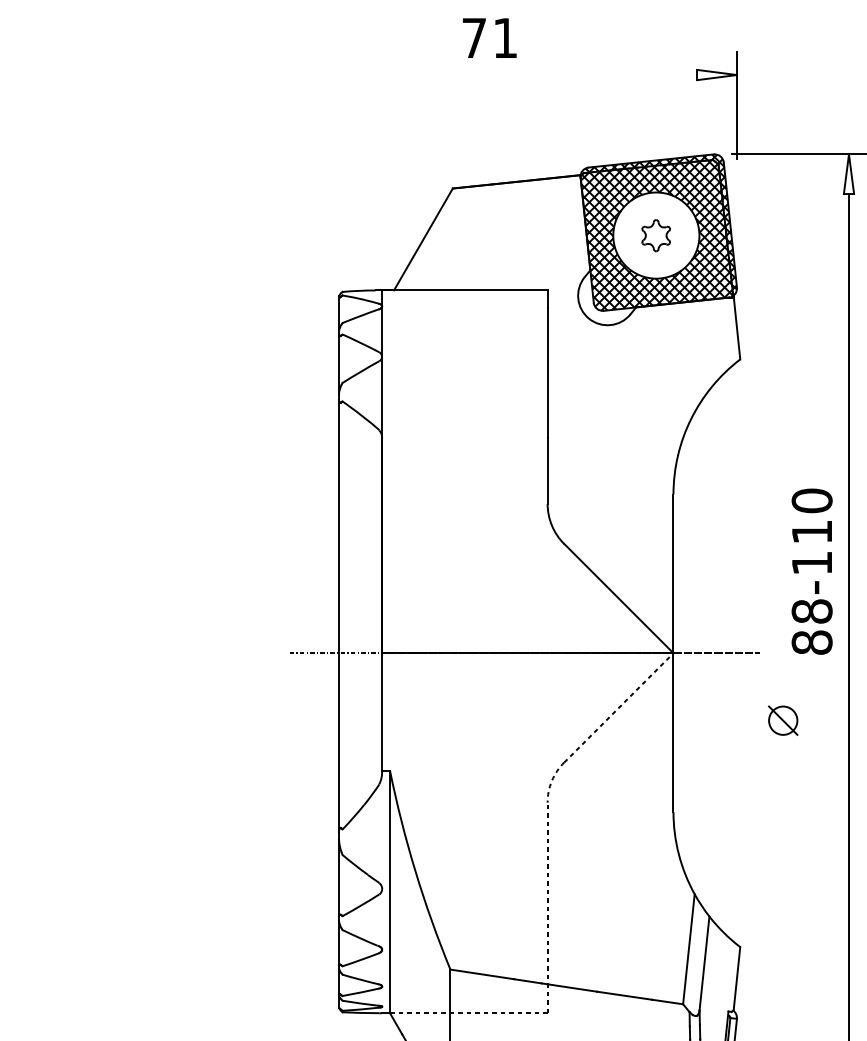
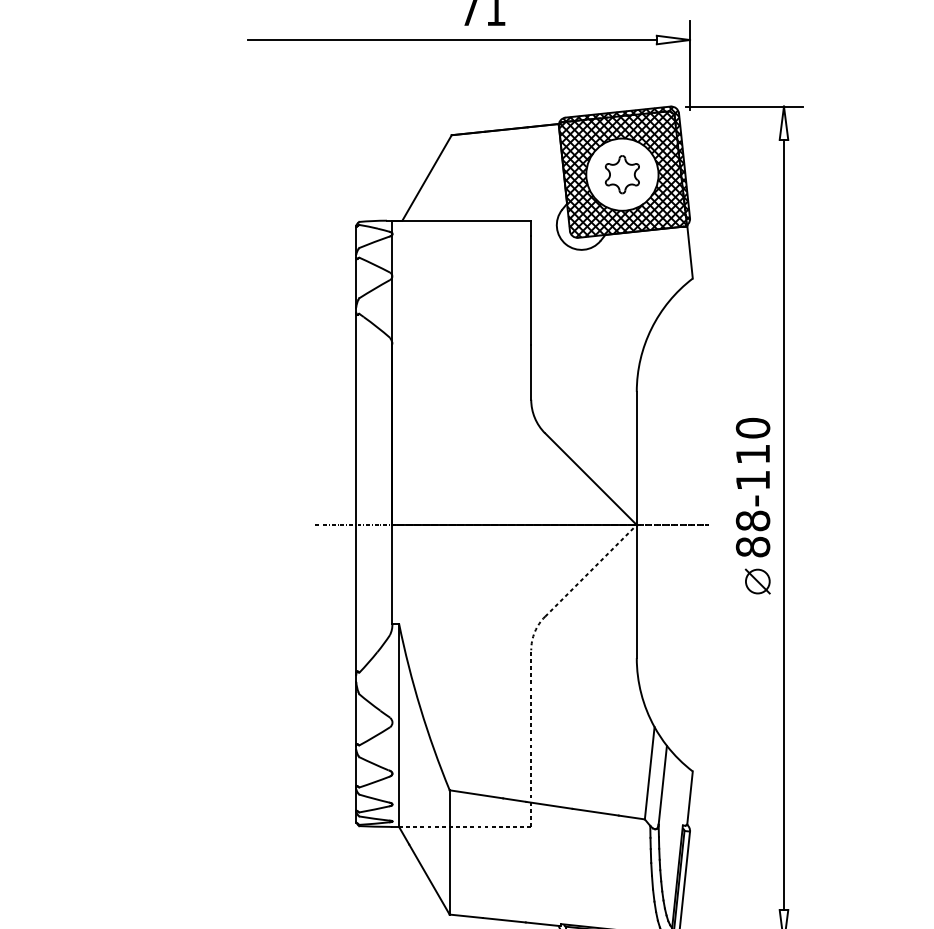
line: (452, 75) -> (451, 40), added
part: (655, 235) -> (621, 174), size x1.43
text: (811, 571) -> (752, 487), moved
part: (782, 720) -> (757, 581), moved

